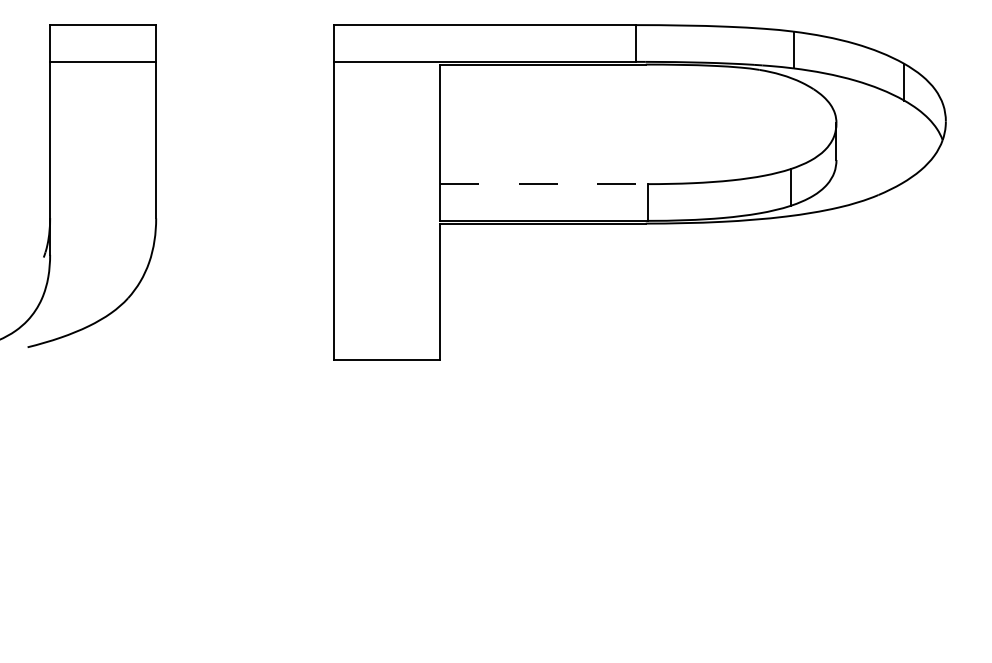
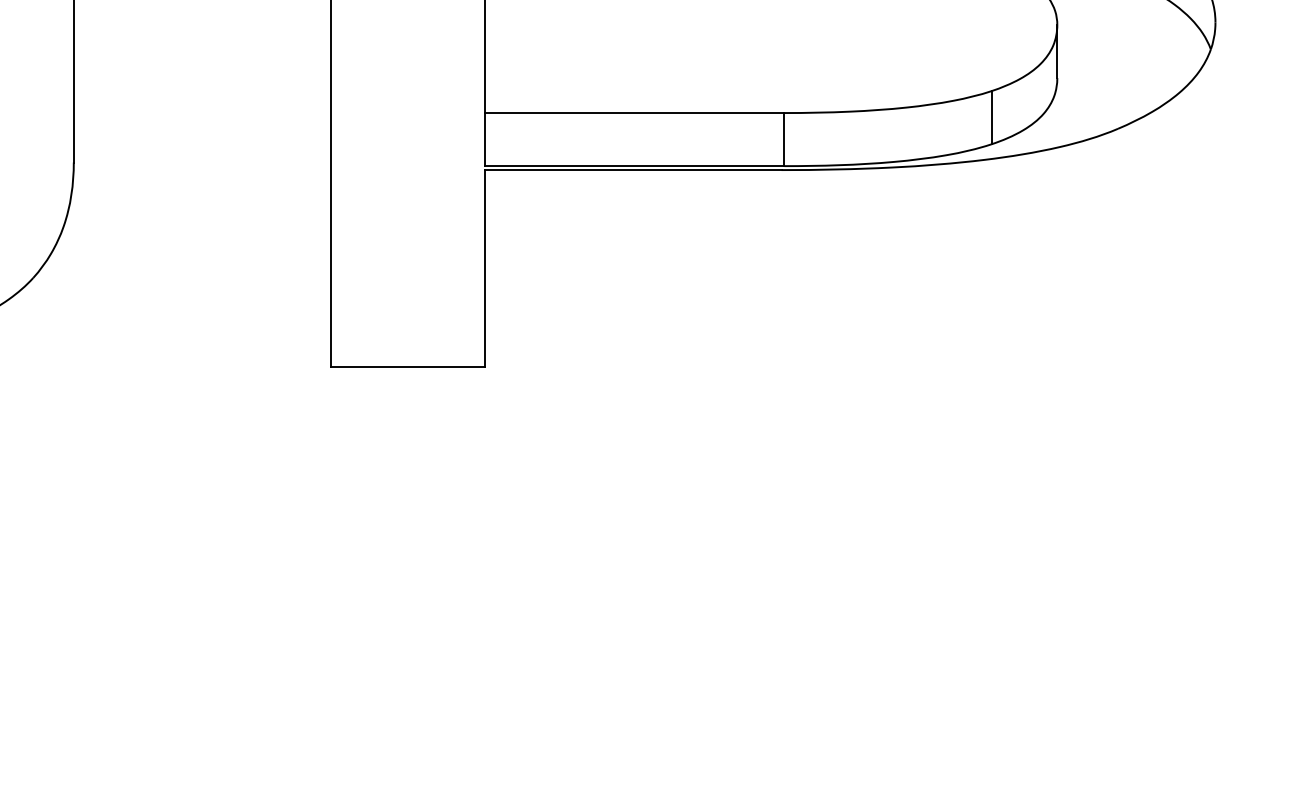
line: (544, 184) -> (635, 113), dashed -> solid

